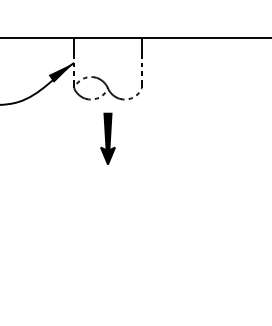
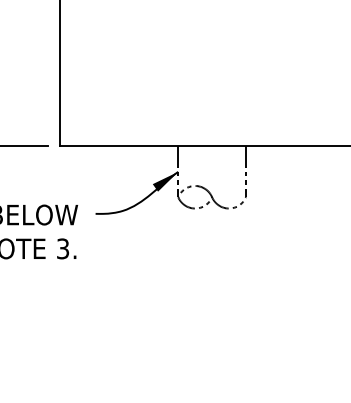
part: (107, 138) -> (211, 247), removed

